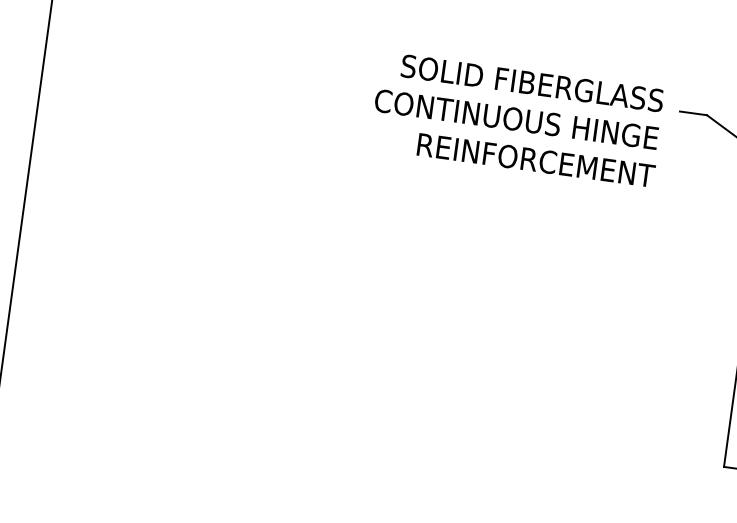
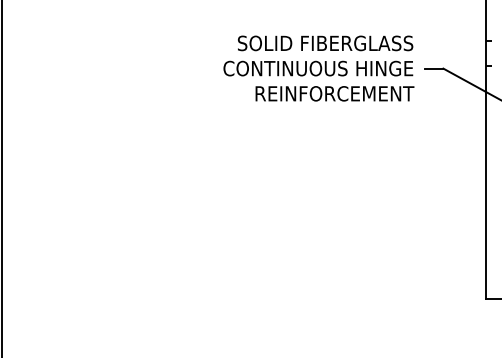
text: (516, 119) -> (318, 68), moved

